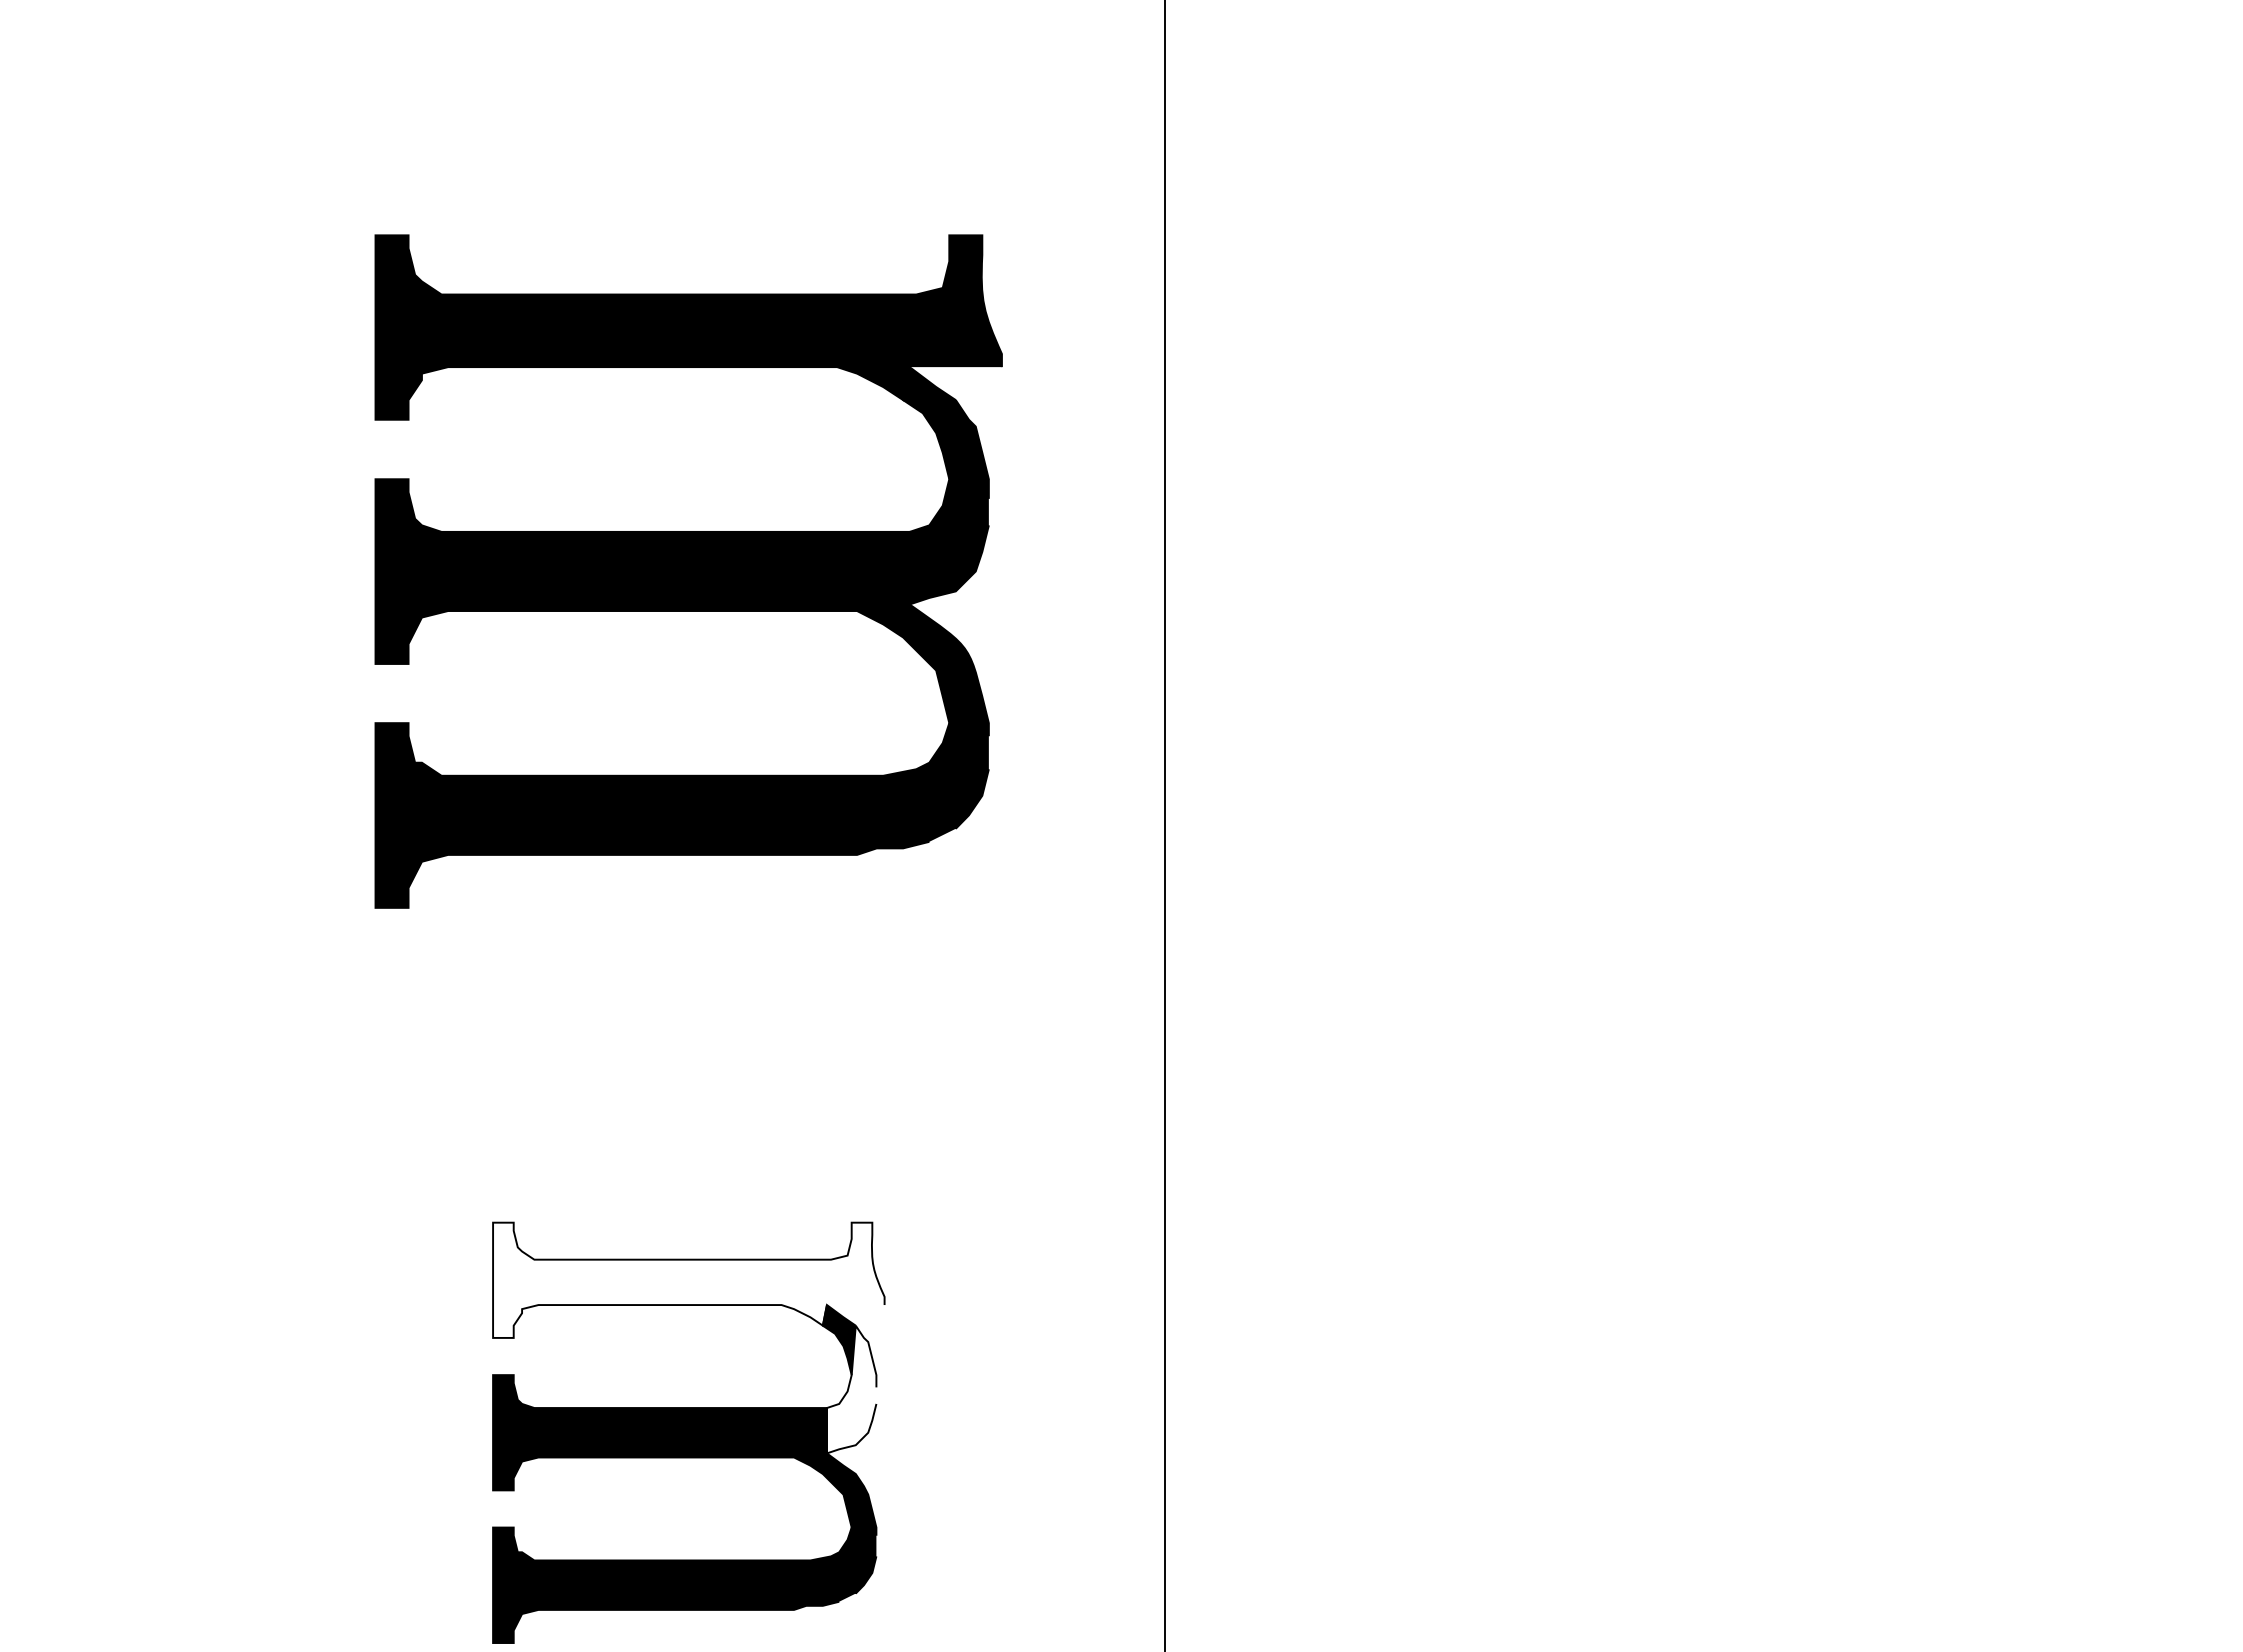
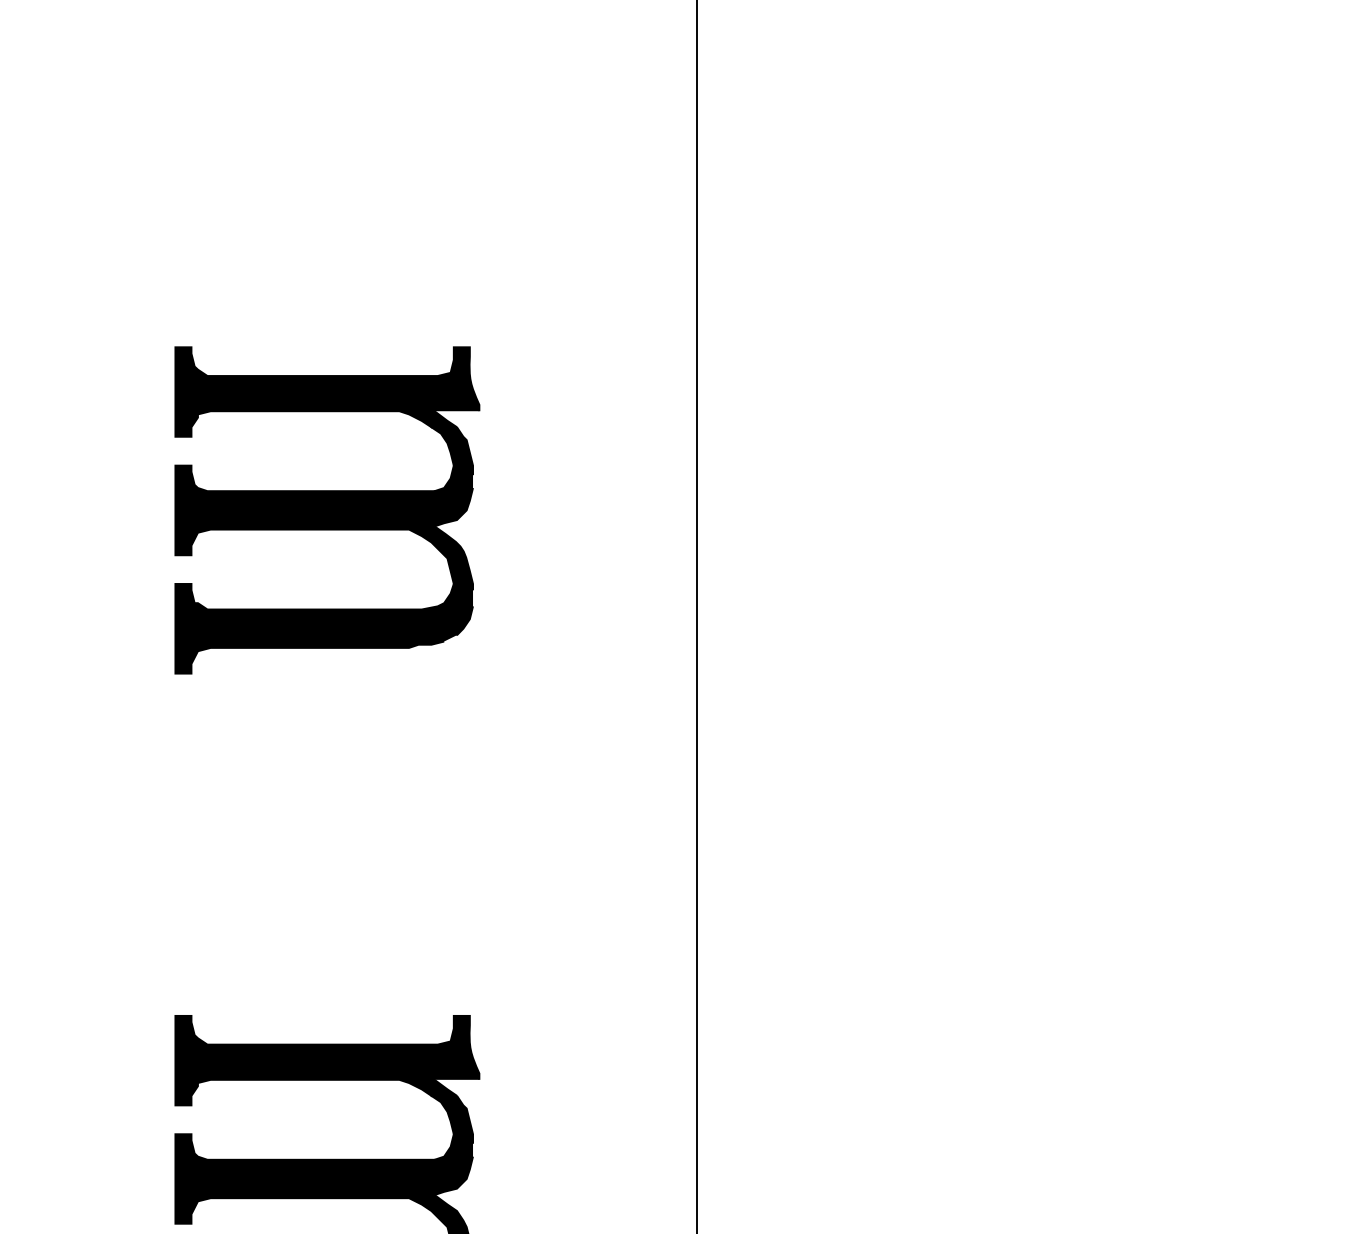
part: (688, 571) -> (327, 510), size x0.62
fill: (688, 1279) -> (327, 1060), added
fill: (851, 1389) -> (453, 1145), added

